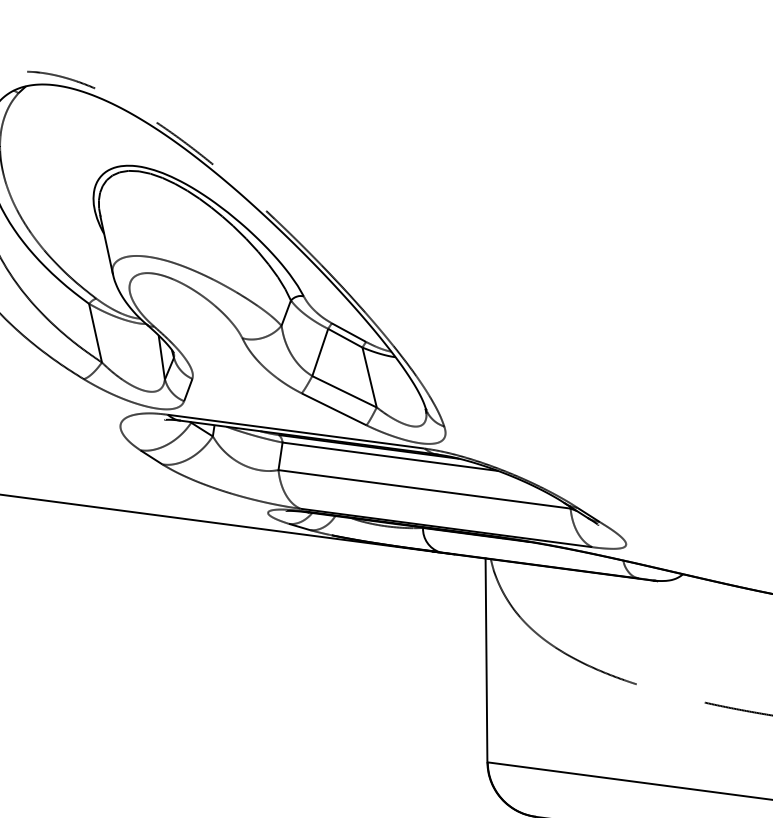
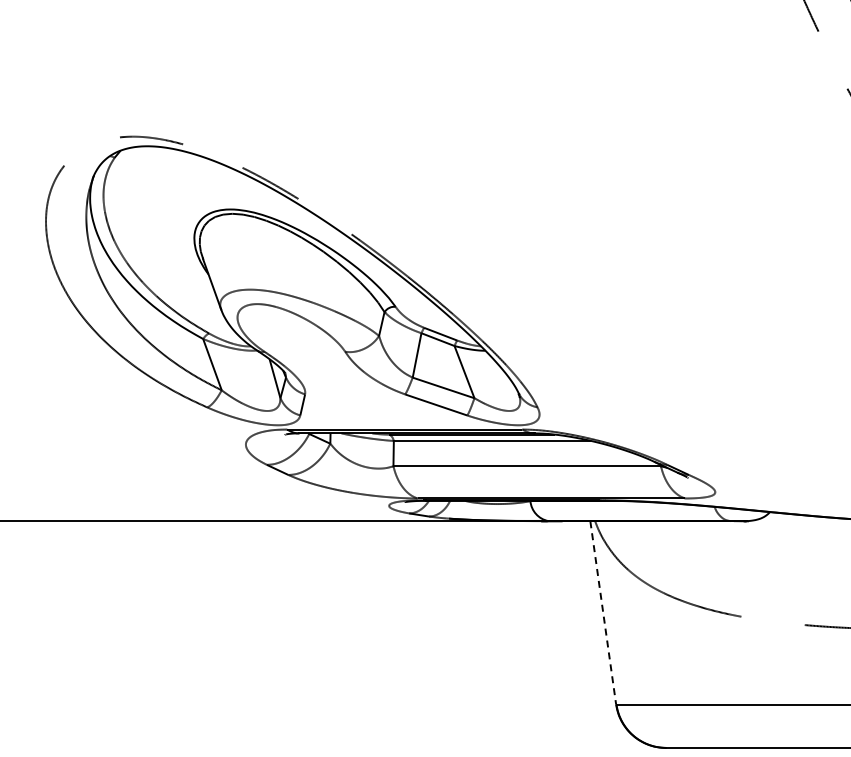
line: (486, 659) -> (603, 612), solid -> dashed

